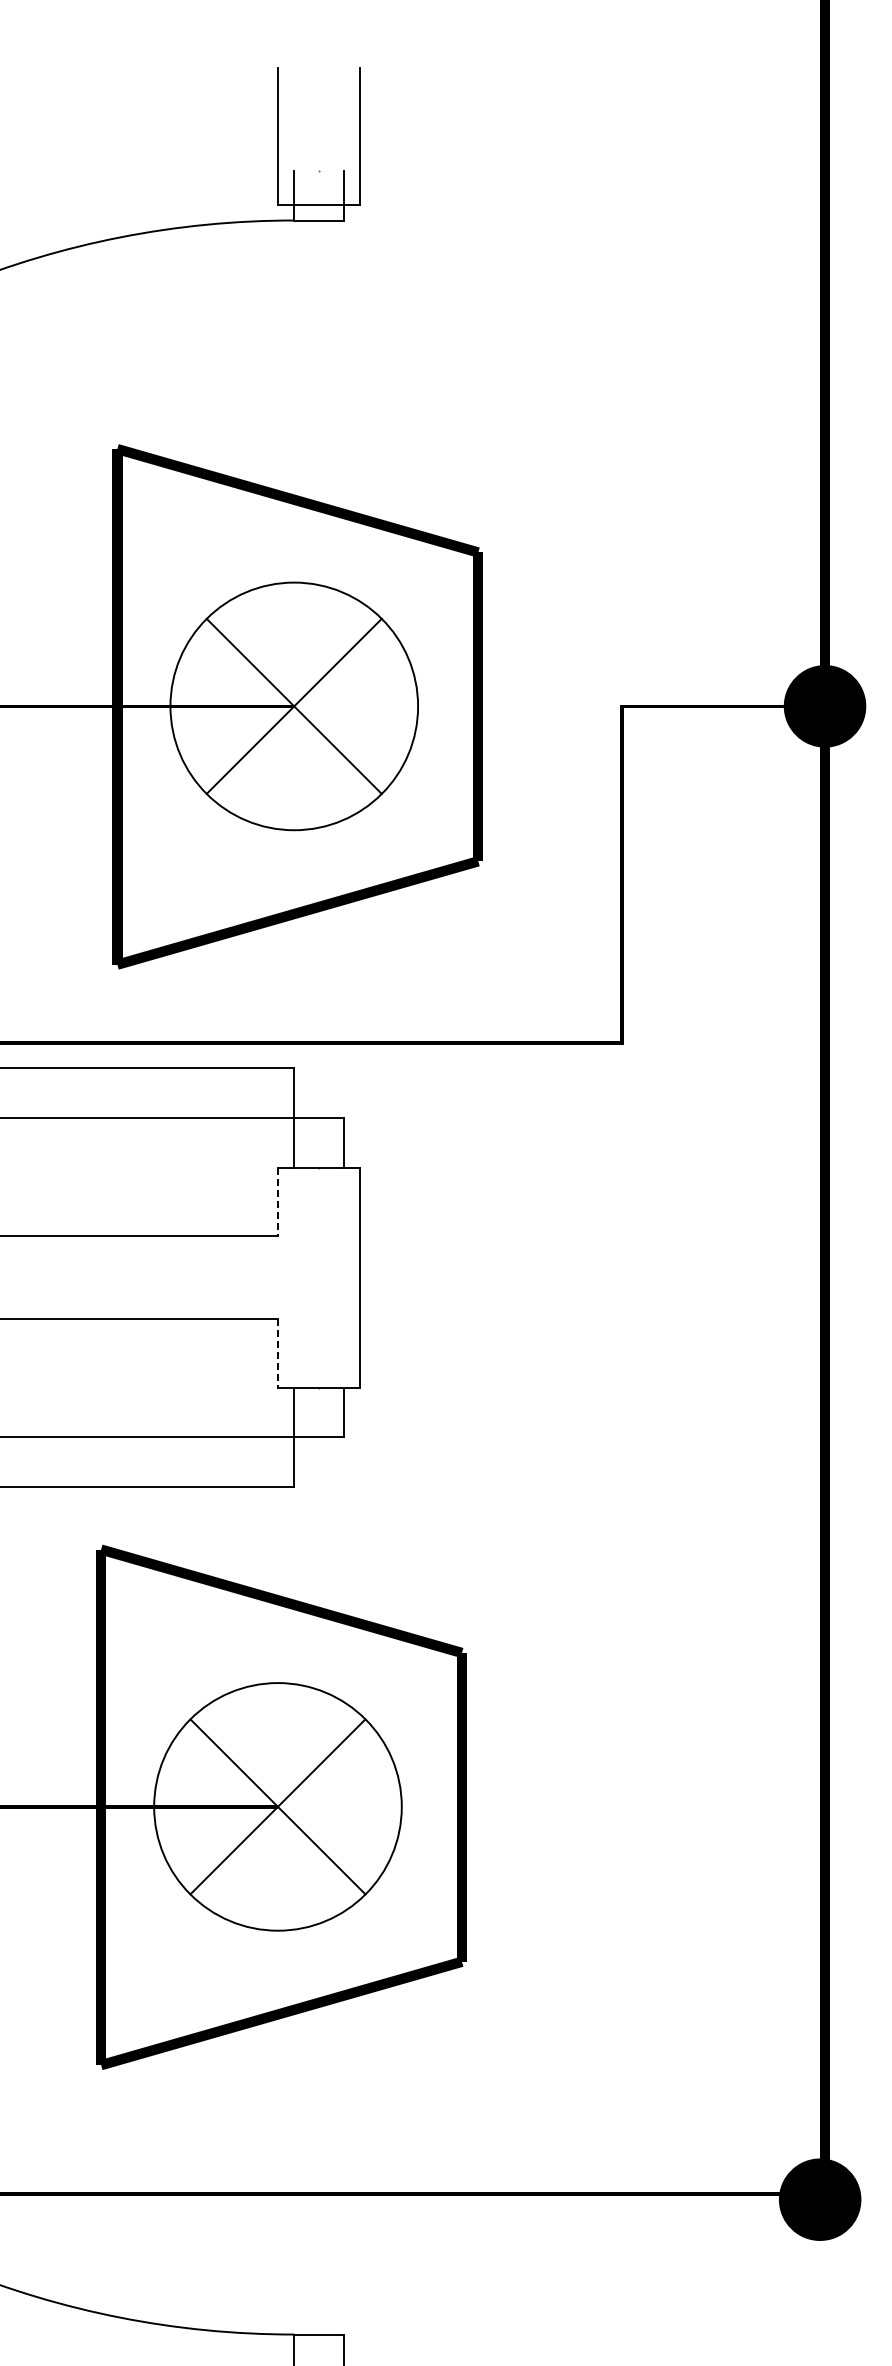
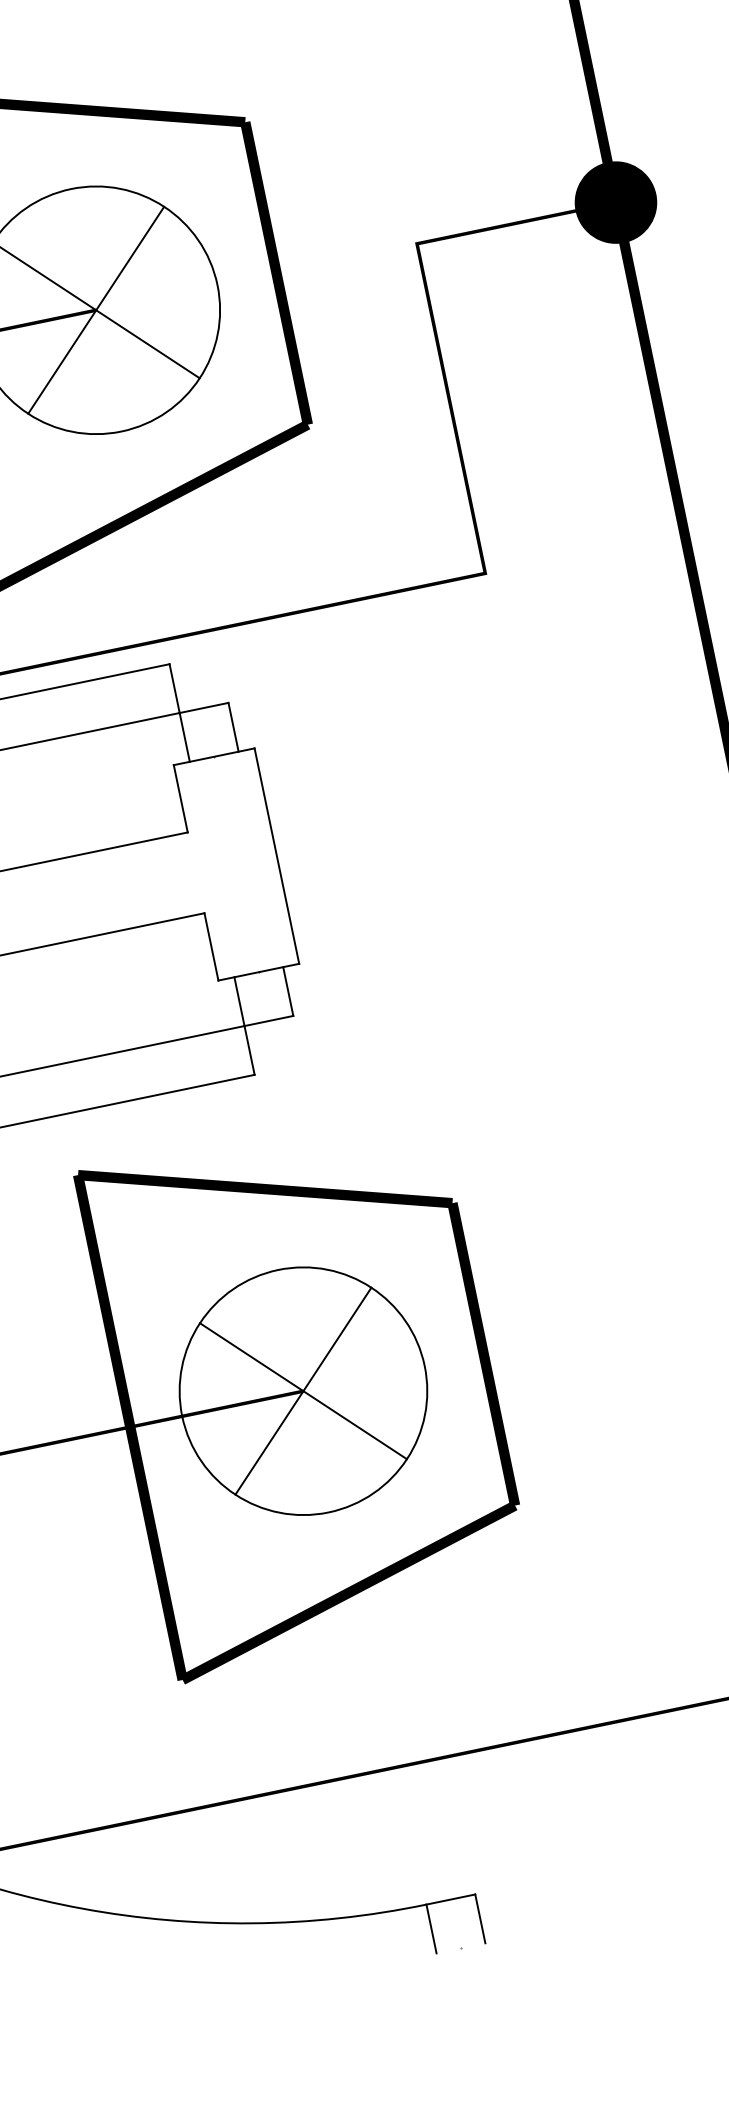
line: (277, 1202) -> (180, 799), dashed -> solid
line: (277, 1353) -> (211, 947), dashed -> solid

